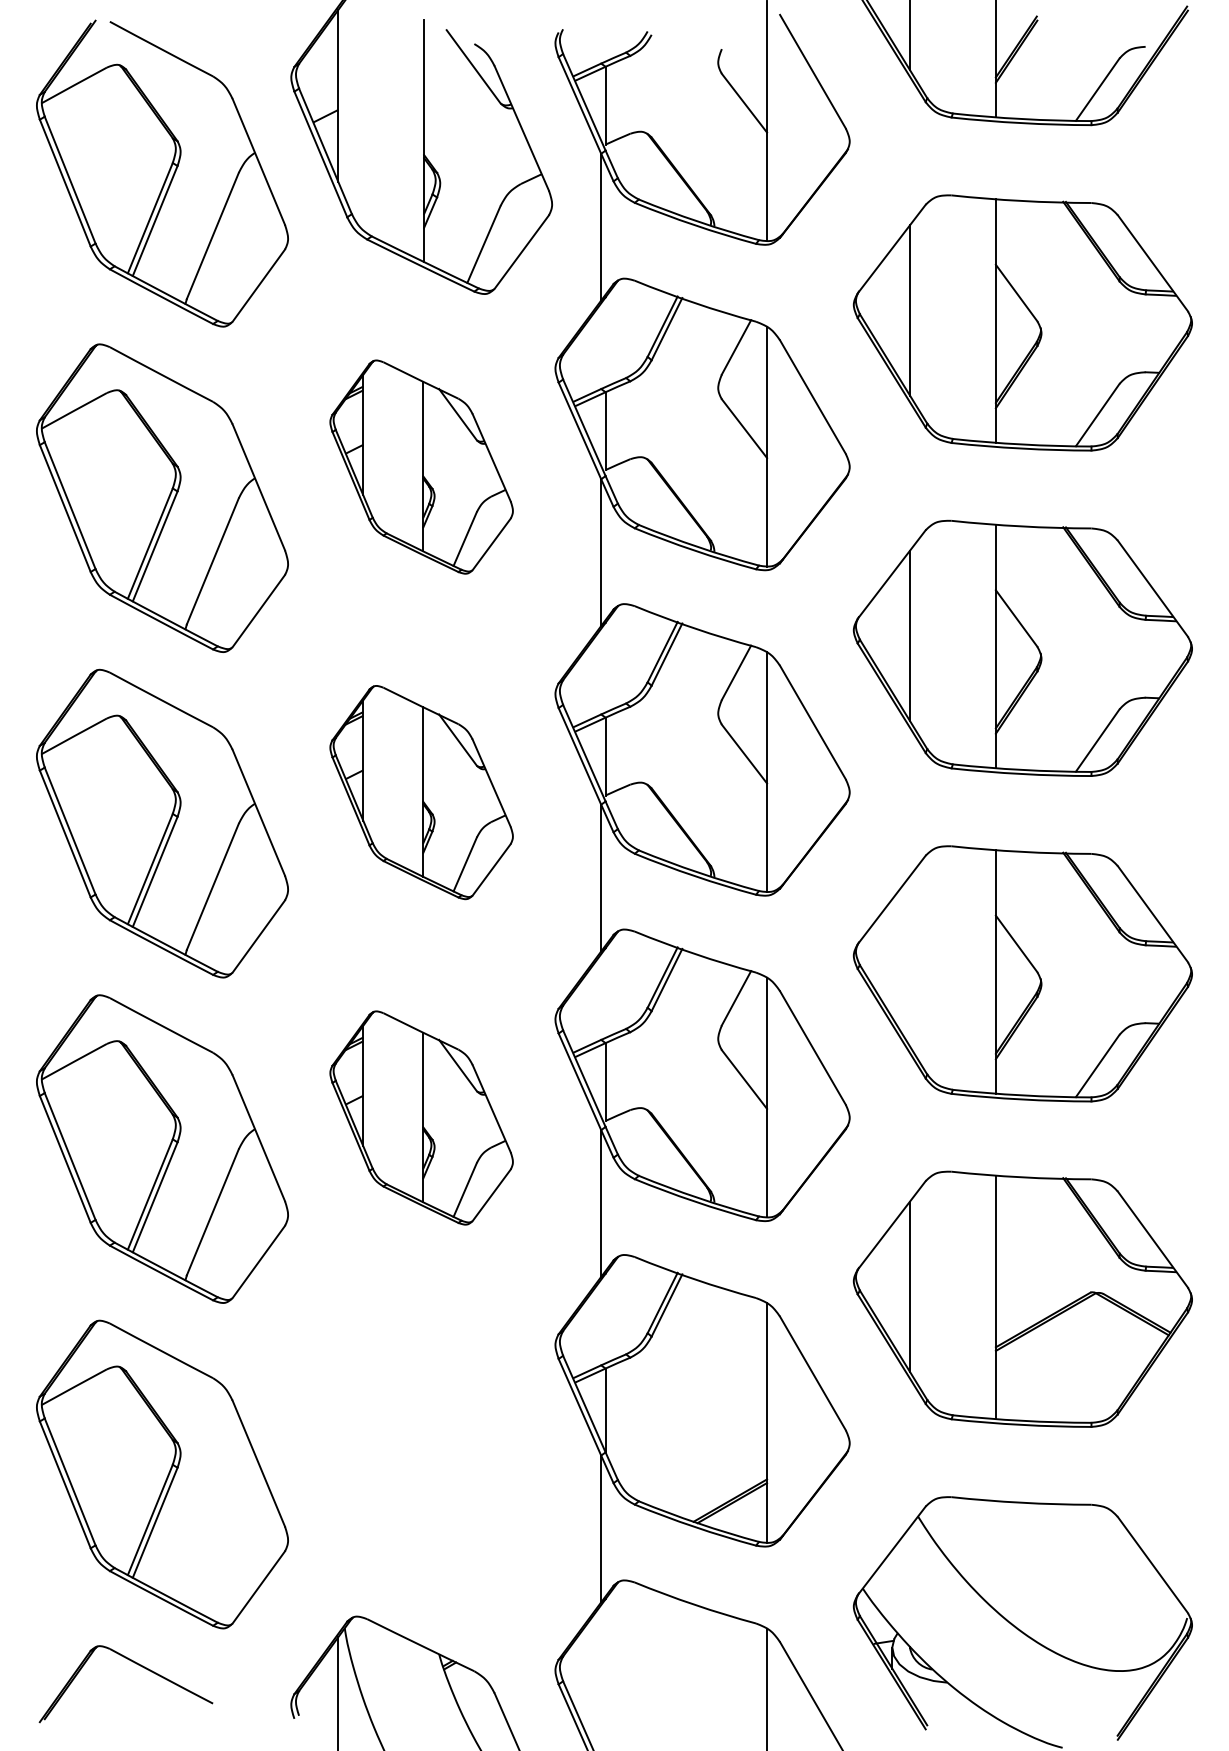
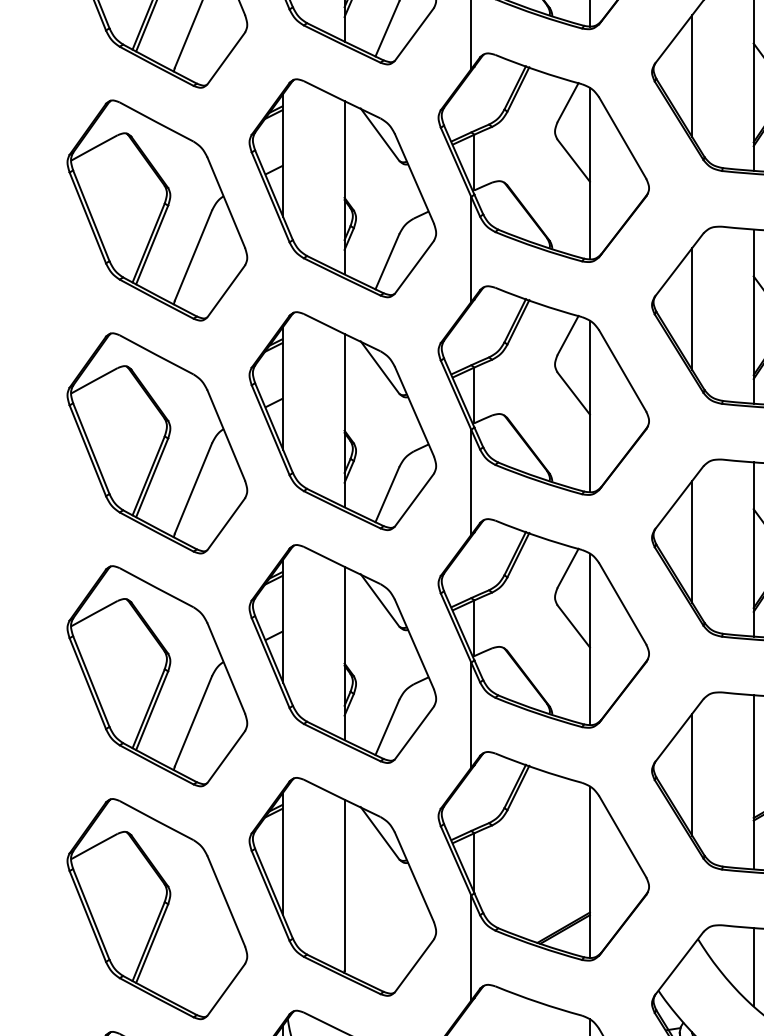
part: (421, 466) -> (342, 187), size x1.43
part: (421, 792) -> (342, 421), size x1.43
line: (909, 961) -> (691, 542), added
part: (421, 1117) -> (342, 653), size x1.43
part: (421, 1443) -> (342, 886), added
line: (995, 1555) -> (753, 967), added

